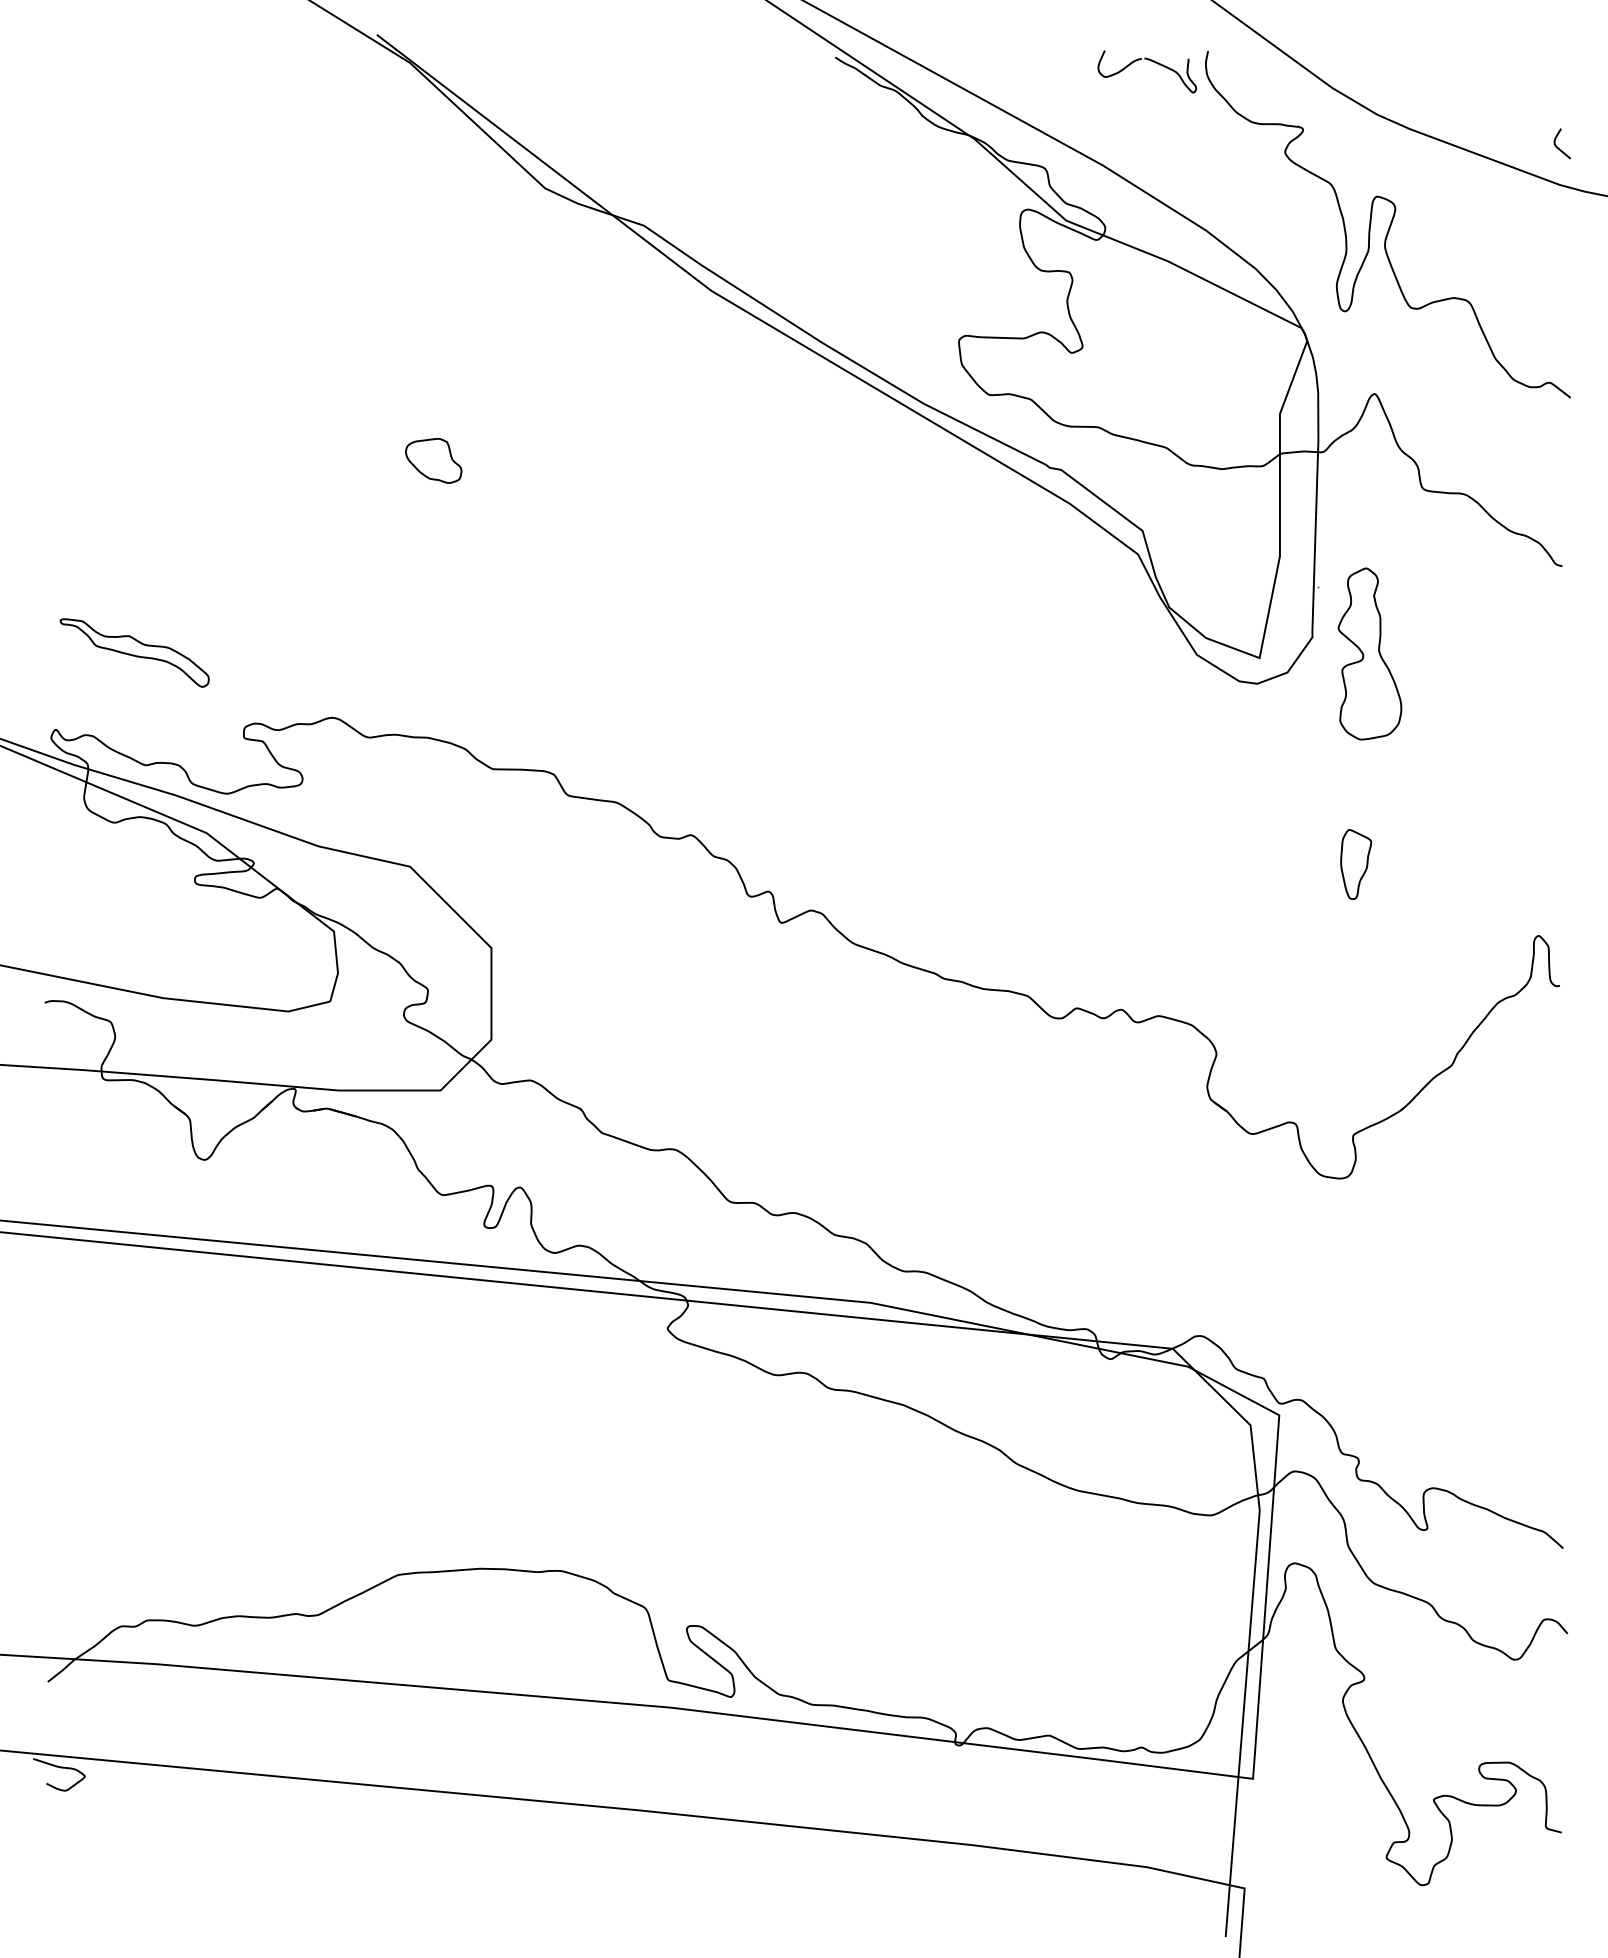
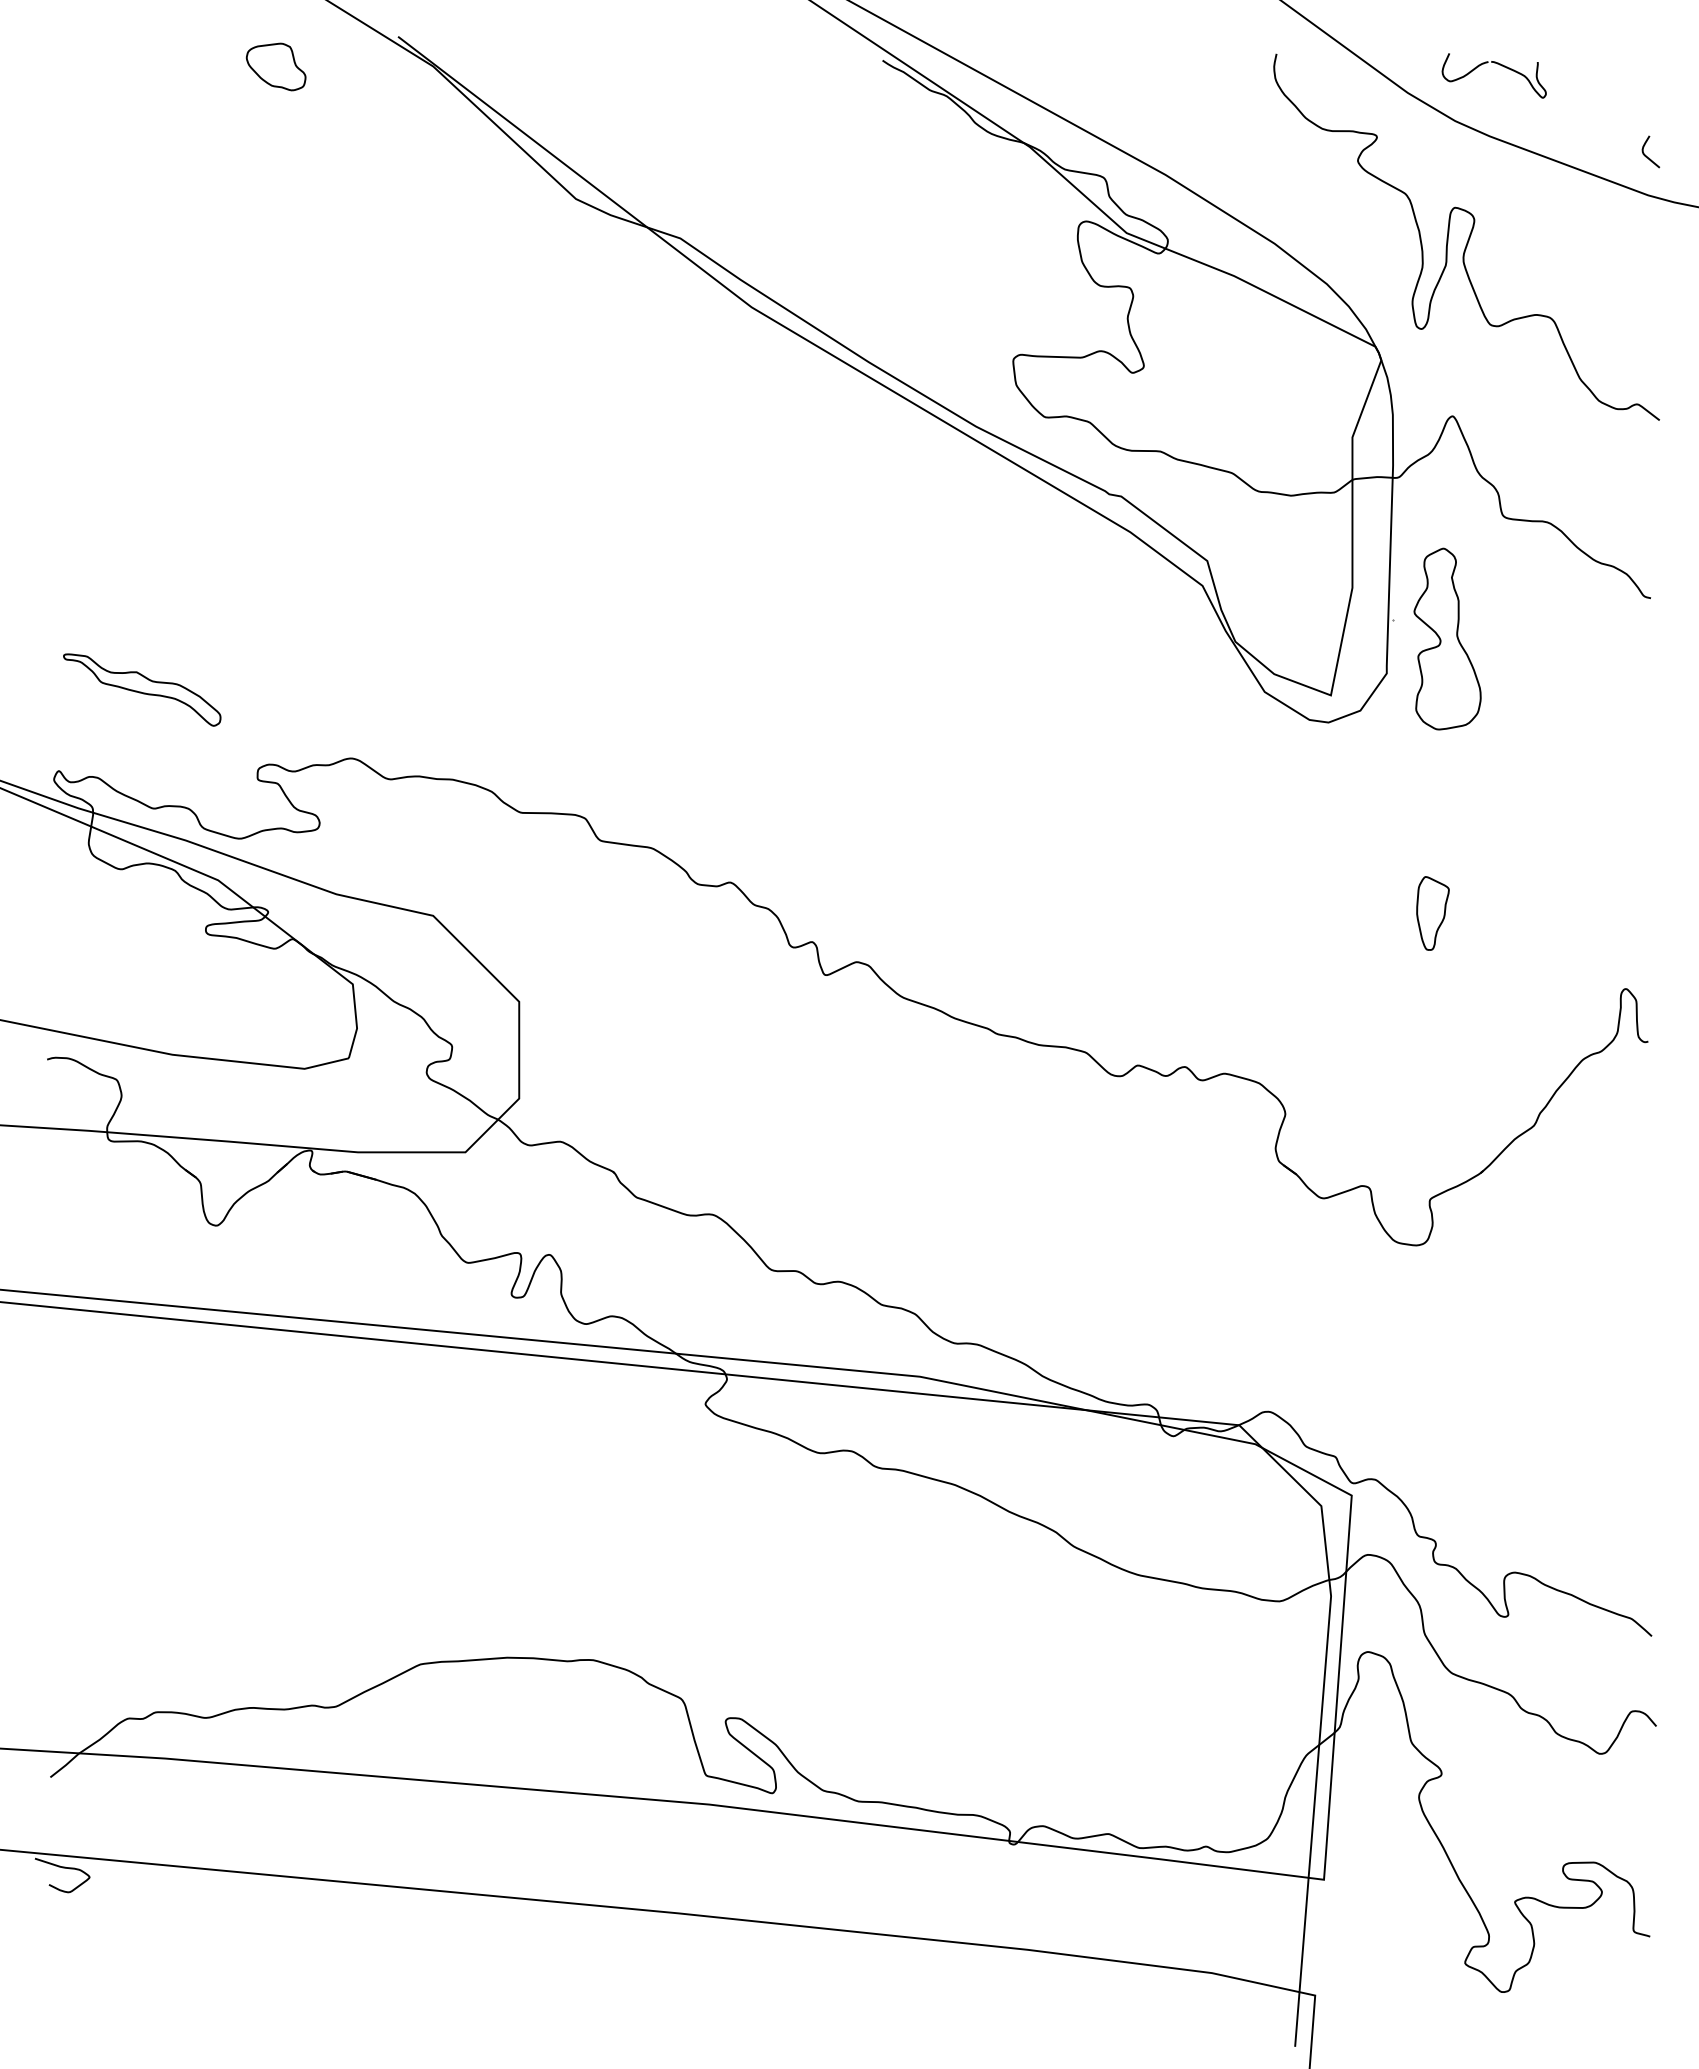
part: (1152, 62) -> (1499, 65), moved
part: (433, 460) -> (275, 66), moved
part: (1369, 653) -> (1447, 638), moved

